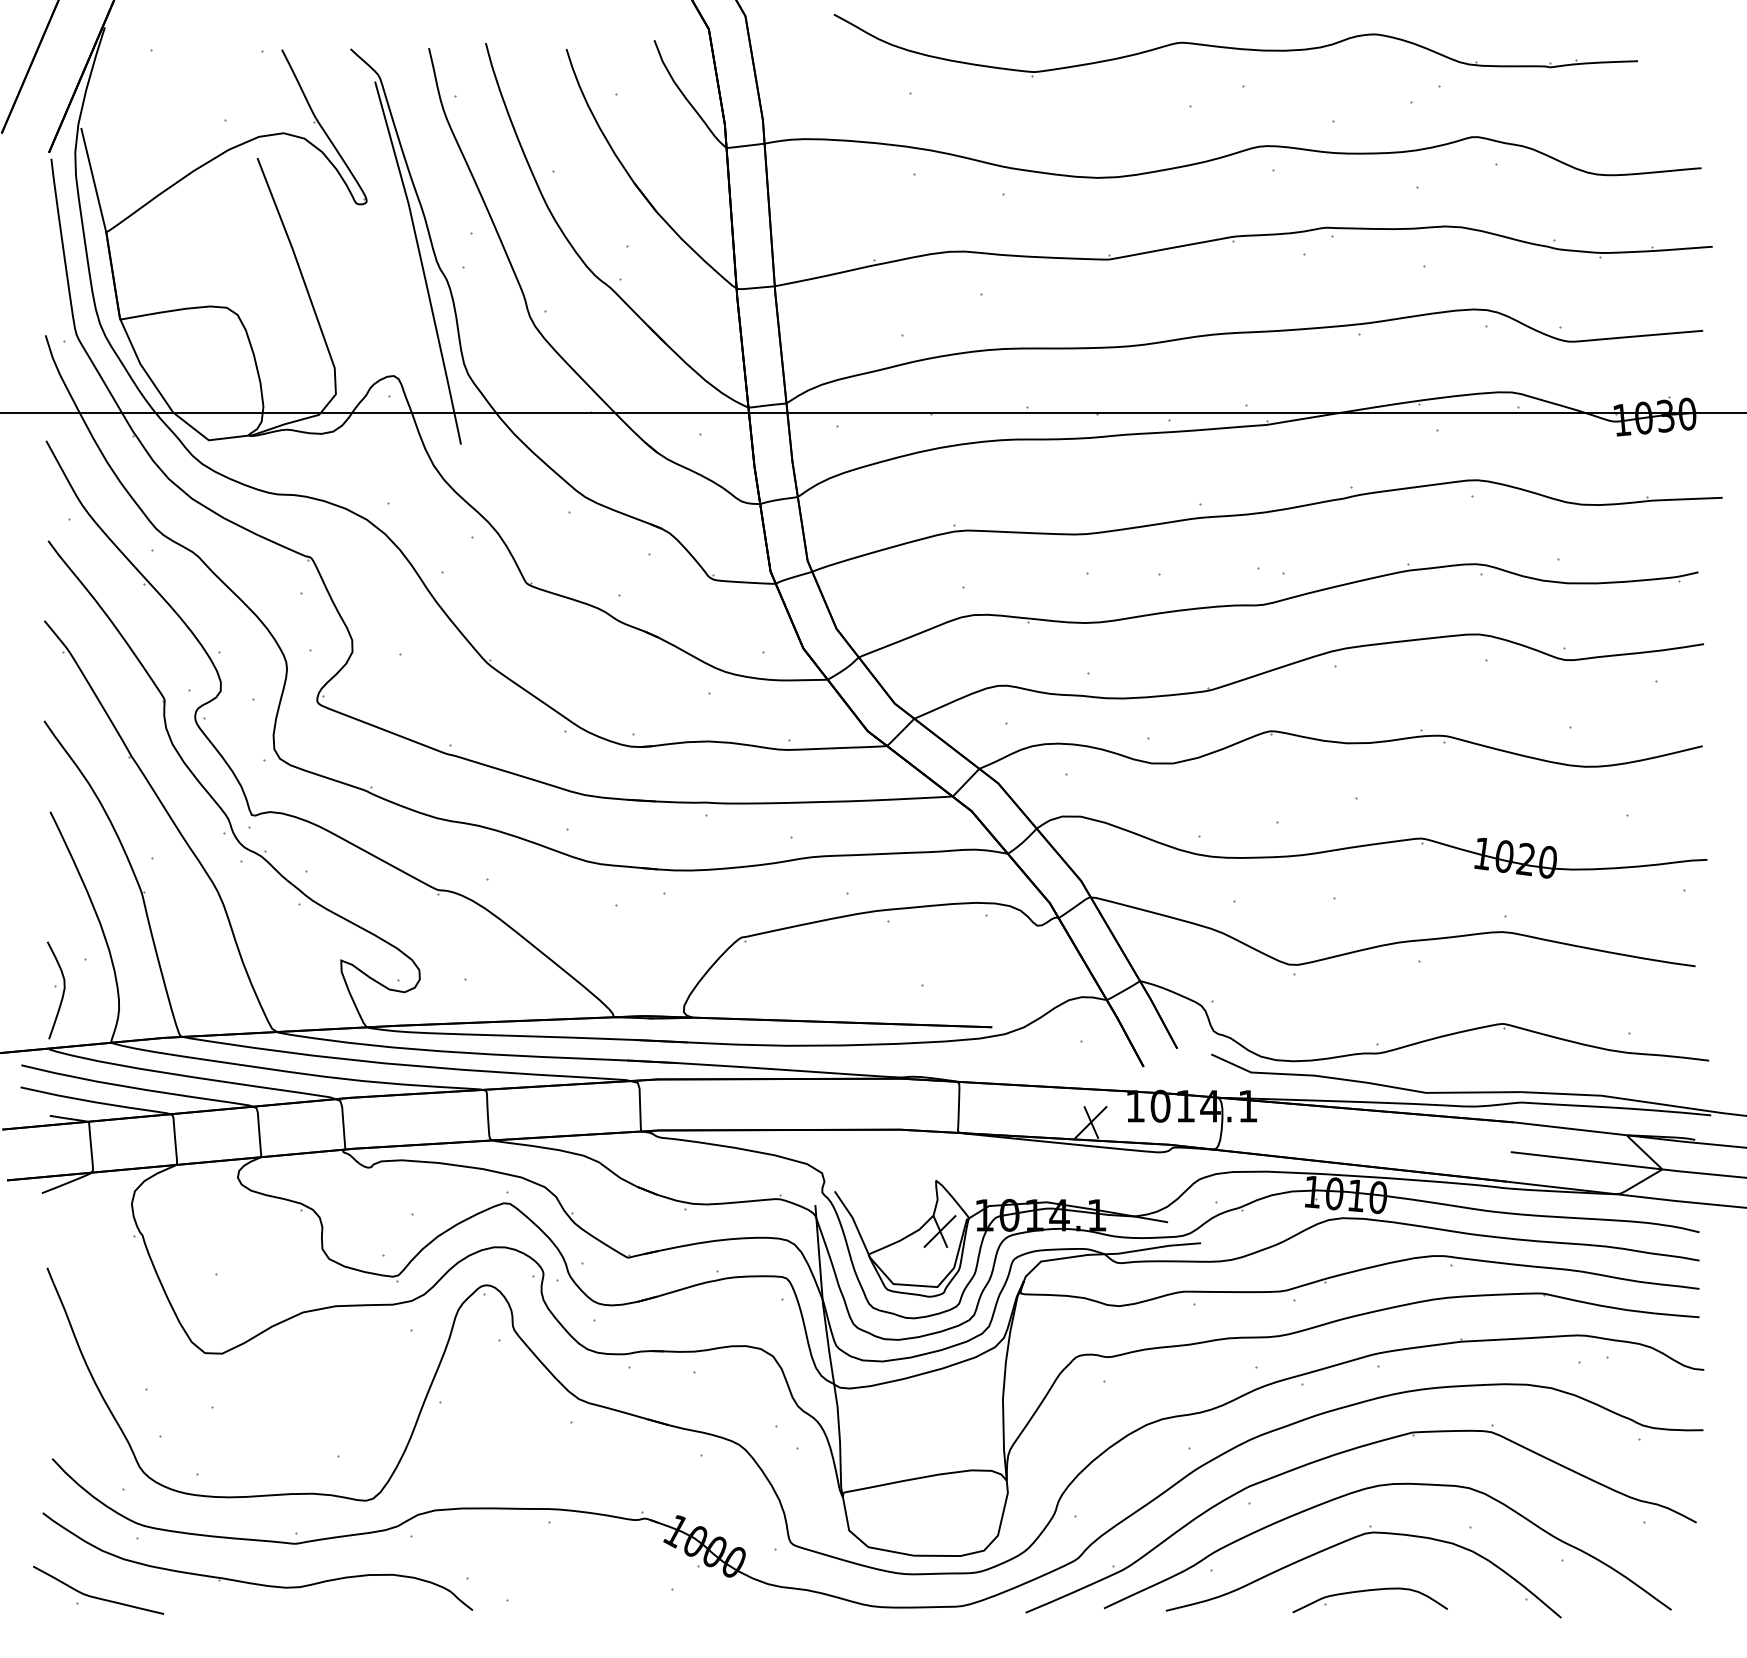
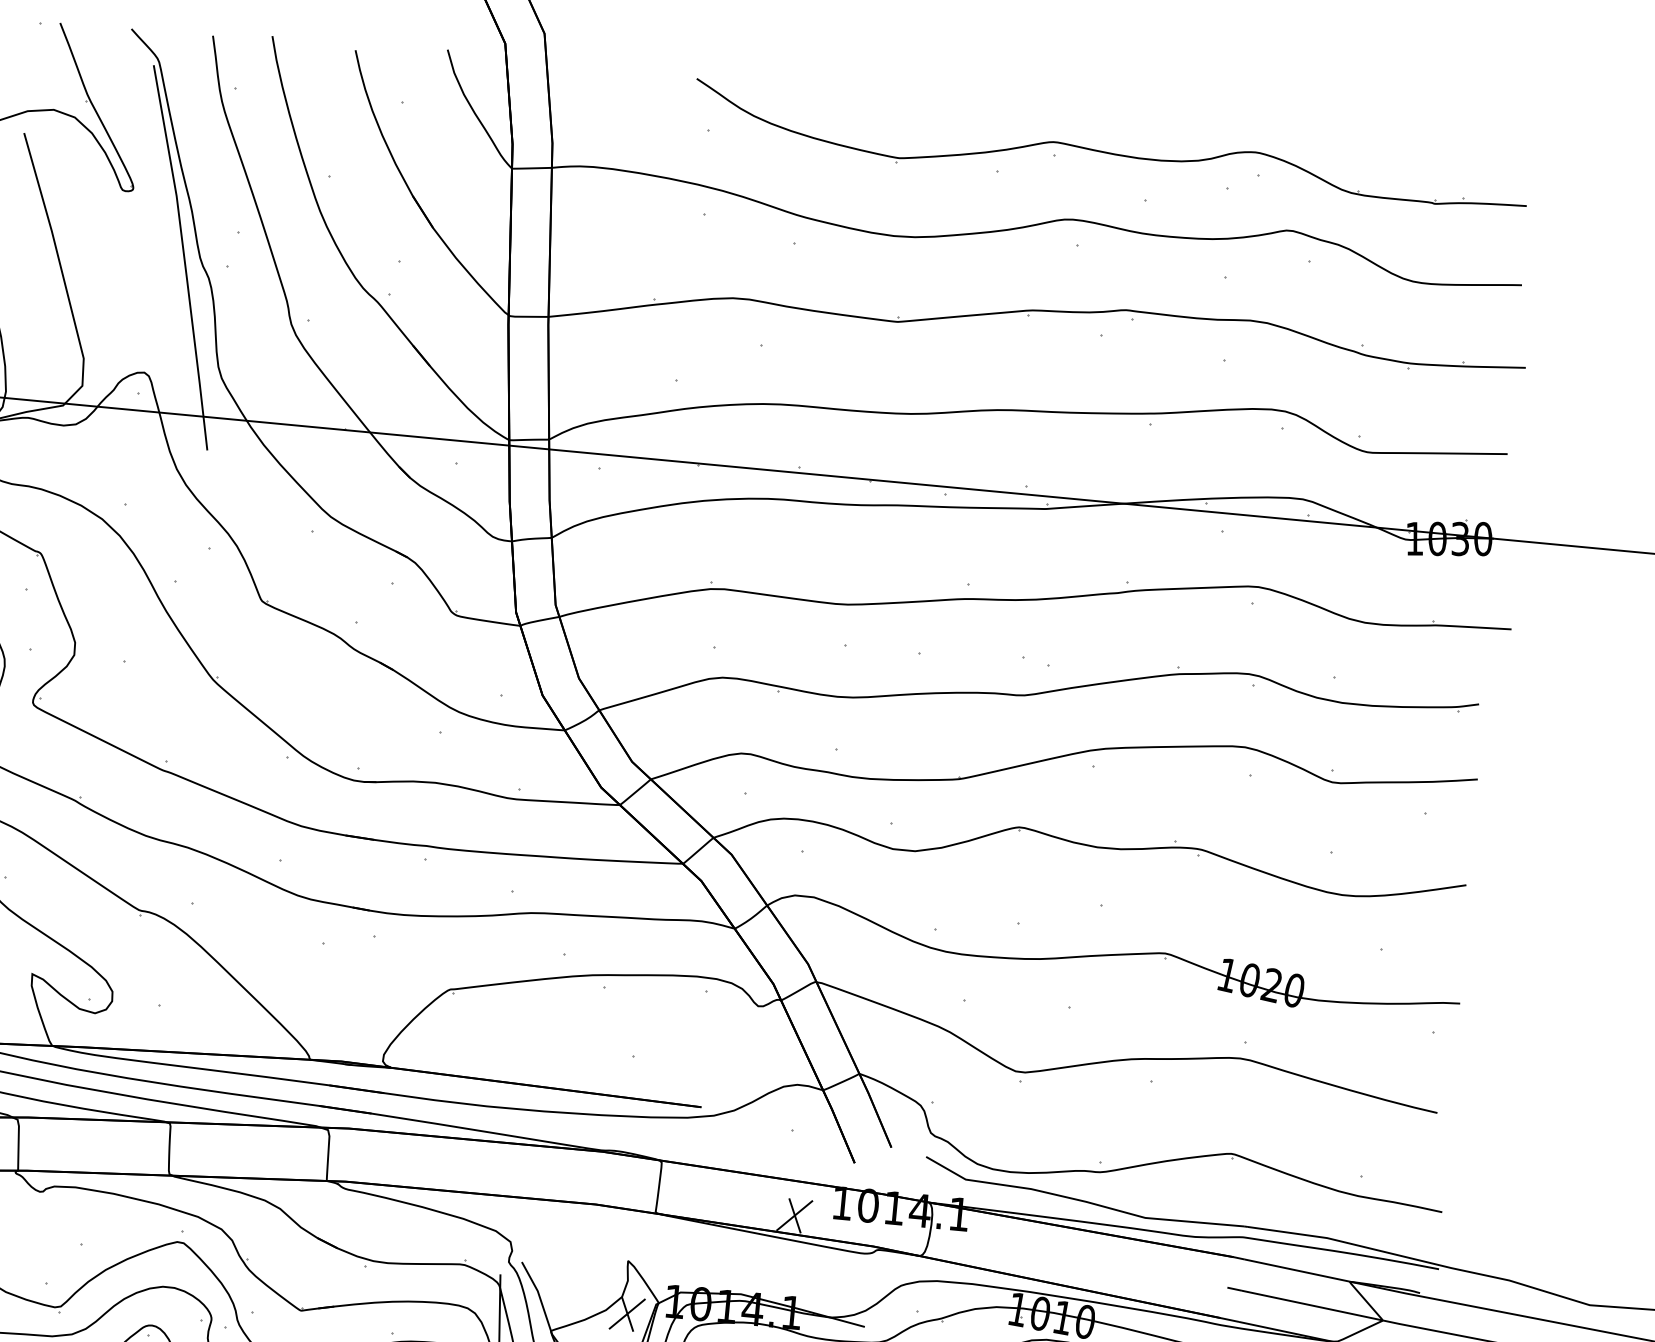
part: (1235, 45) -> (1110, 150), moved

